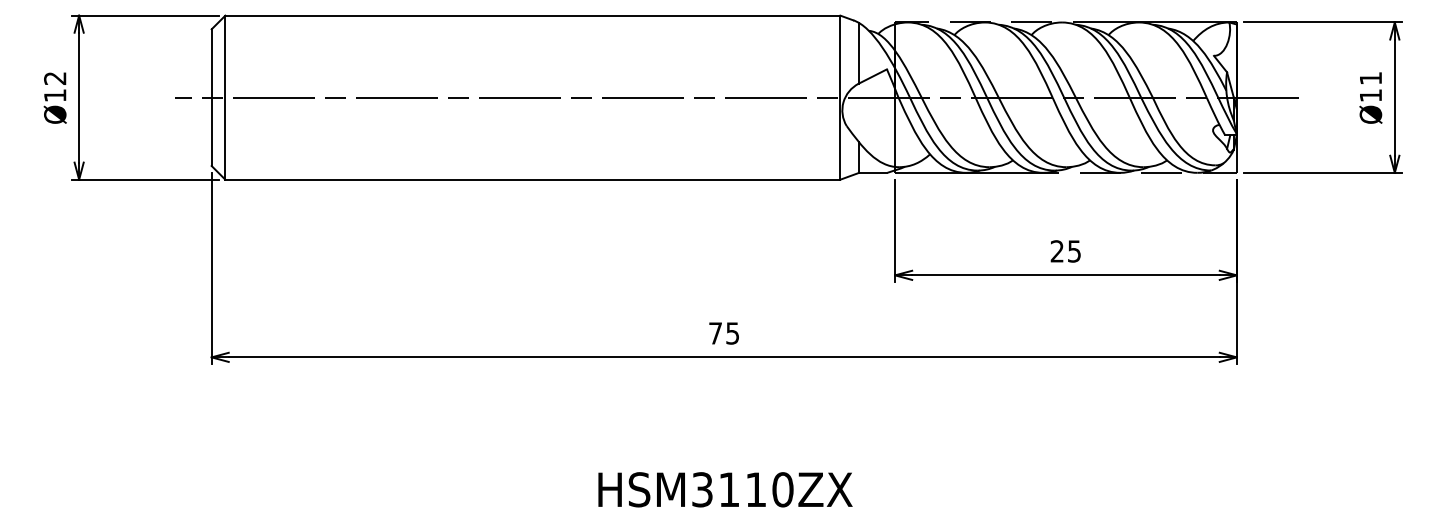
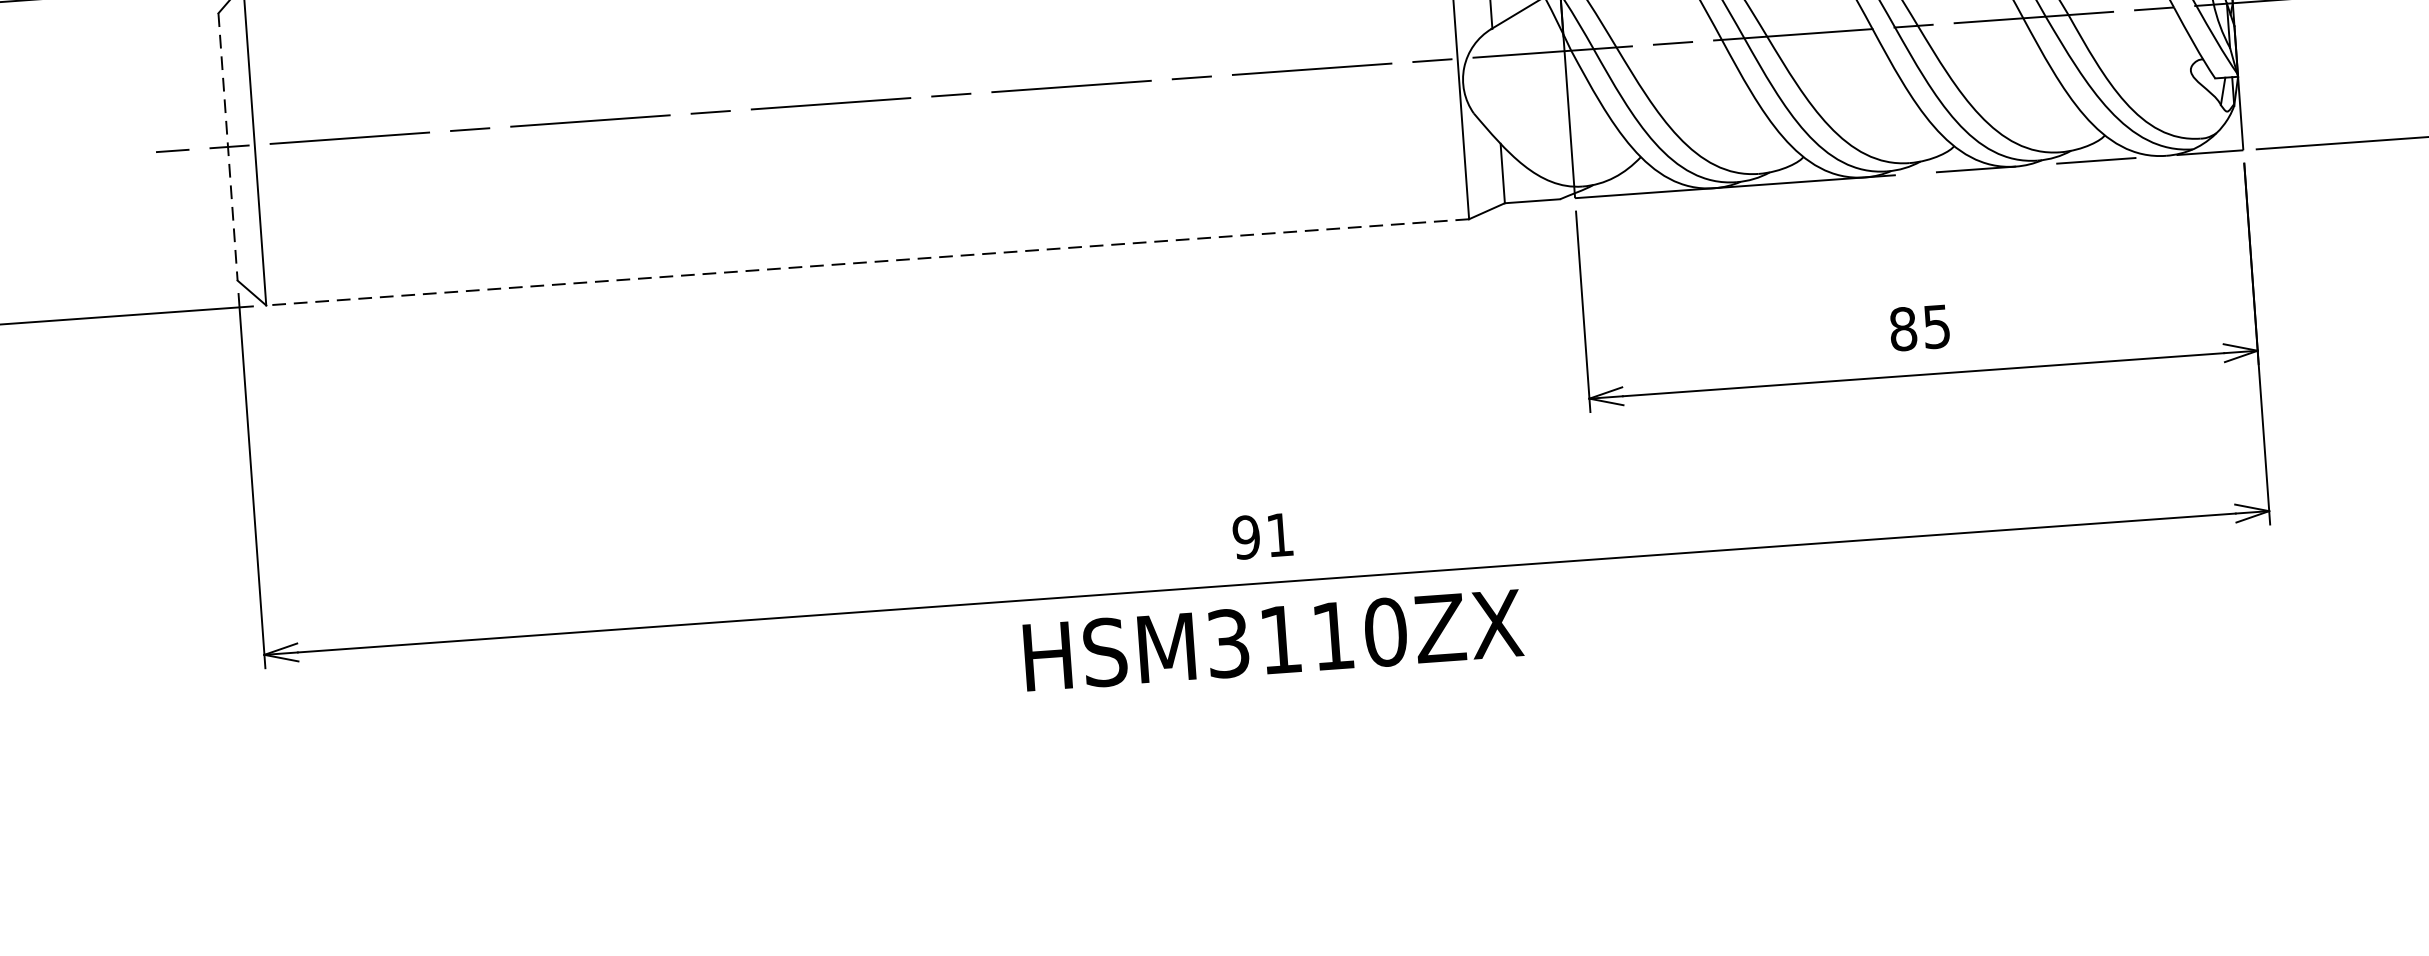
line: (211, 98) -> (227, 148), solid -> dashed
line: (532, 179) -> (866, 262), solid -> dashed
text: (1057, 251) -> (1903, 329), 25 -> 85
text: (723, 333) -> (1261, 536), 75 -> 91
text: (725, 489) -> (1273, 639), moved

